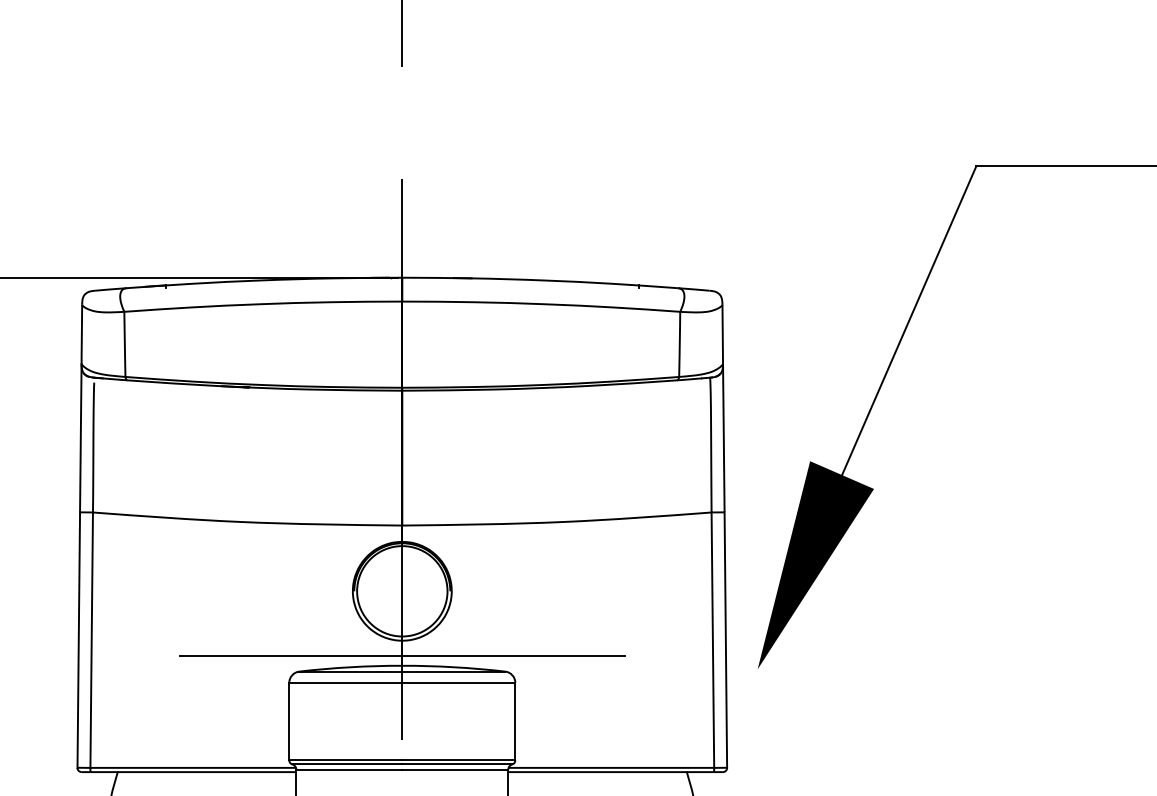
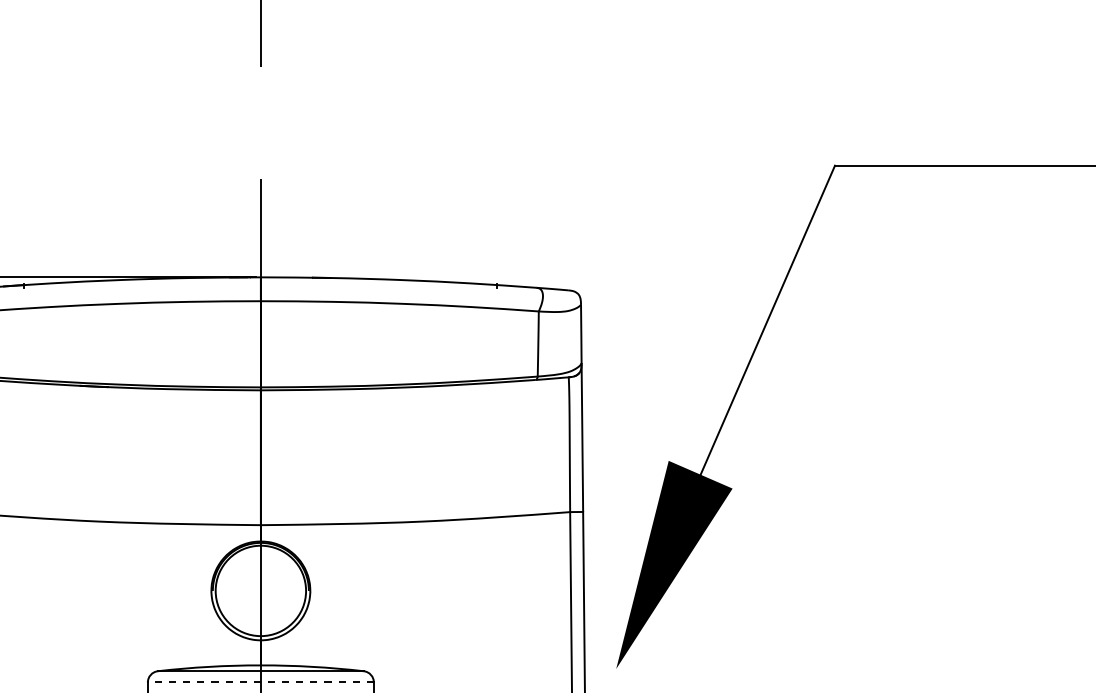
line: (401, 656) -> (260, 656), removed
line: (401, 682) -> (260, 682), solid -> dashed

